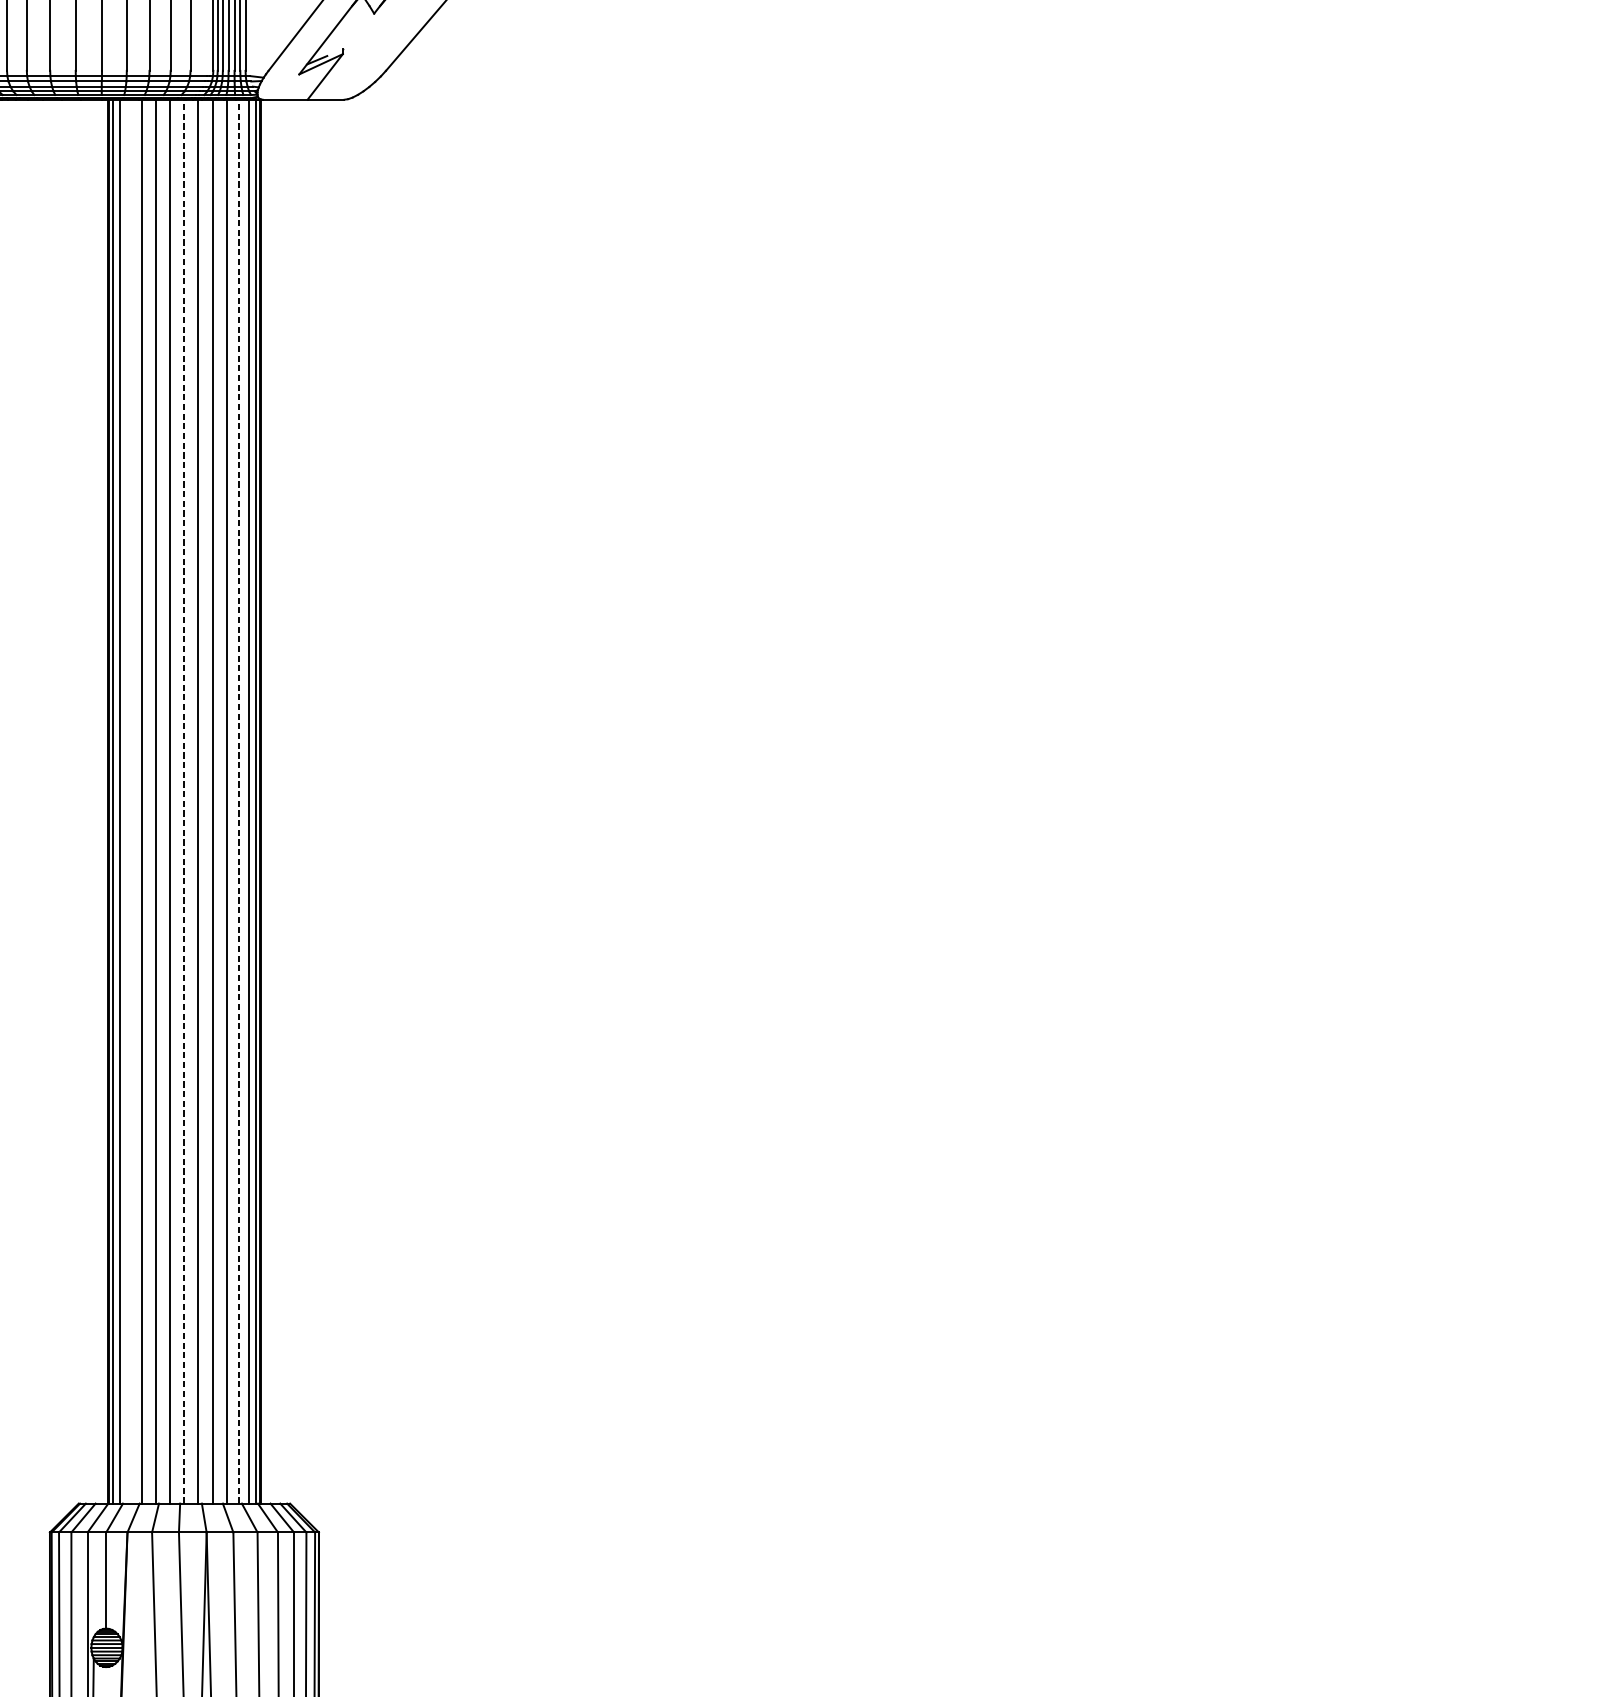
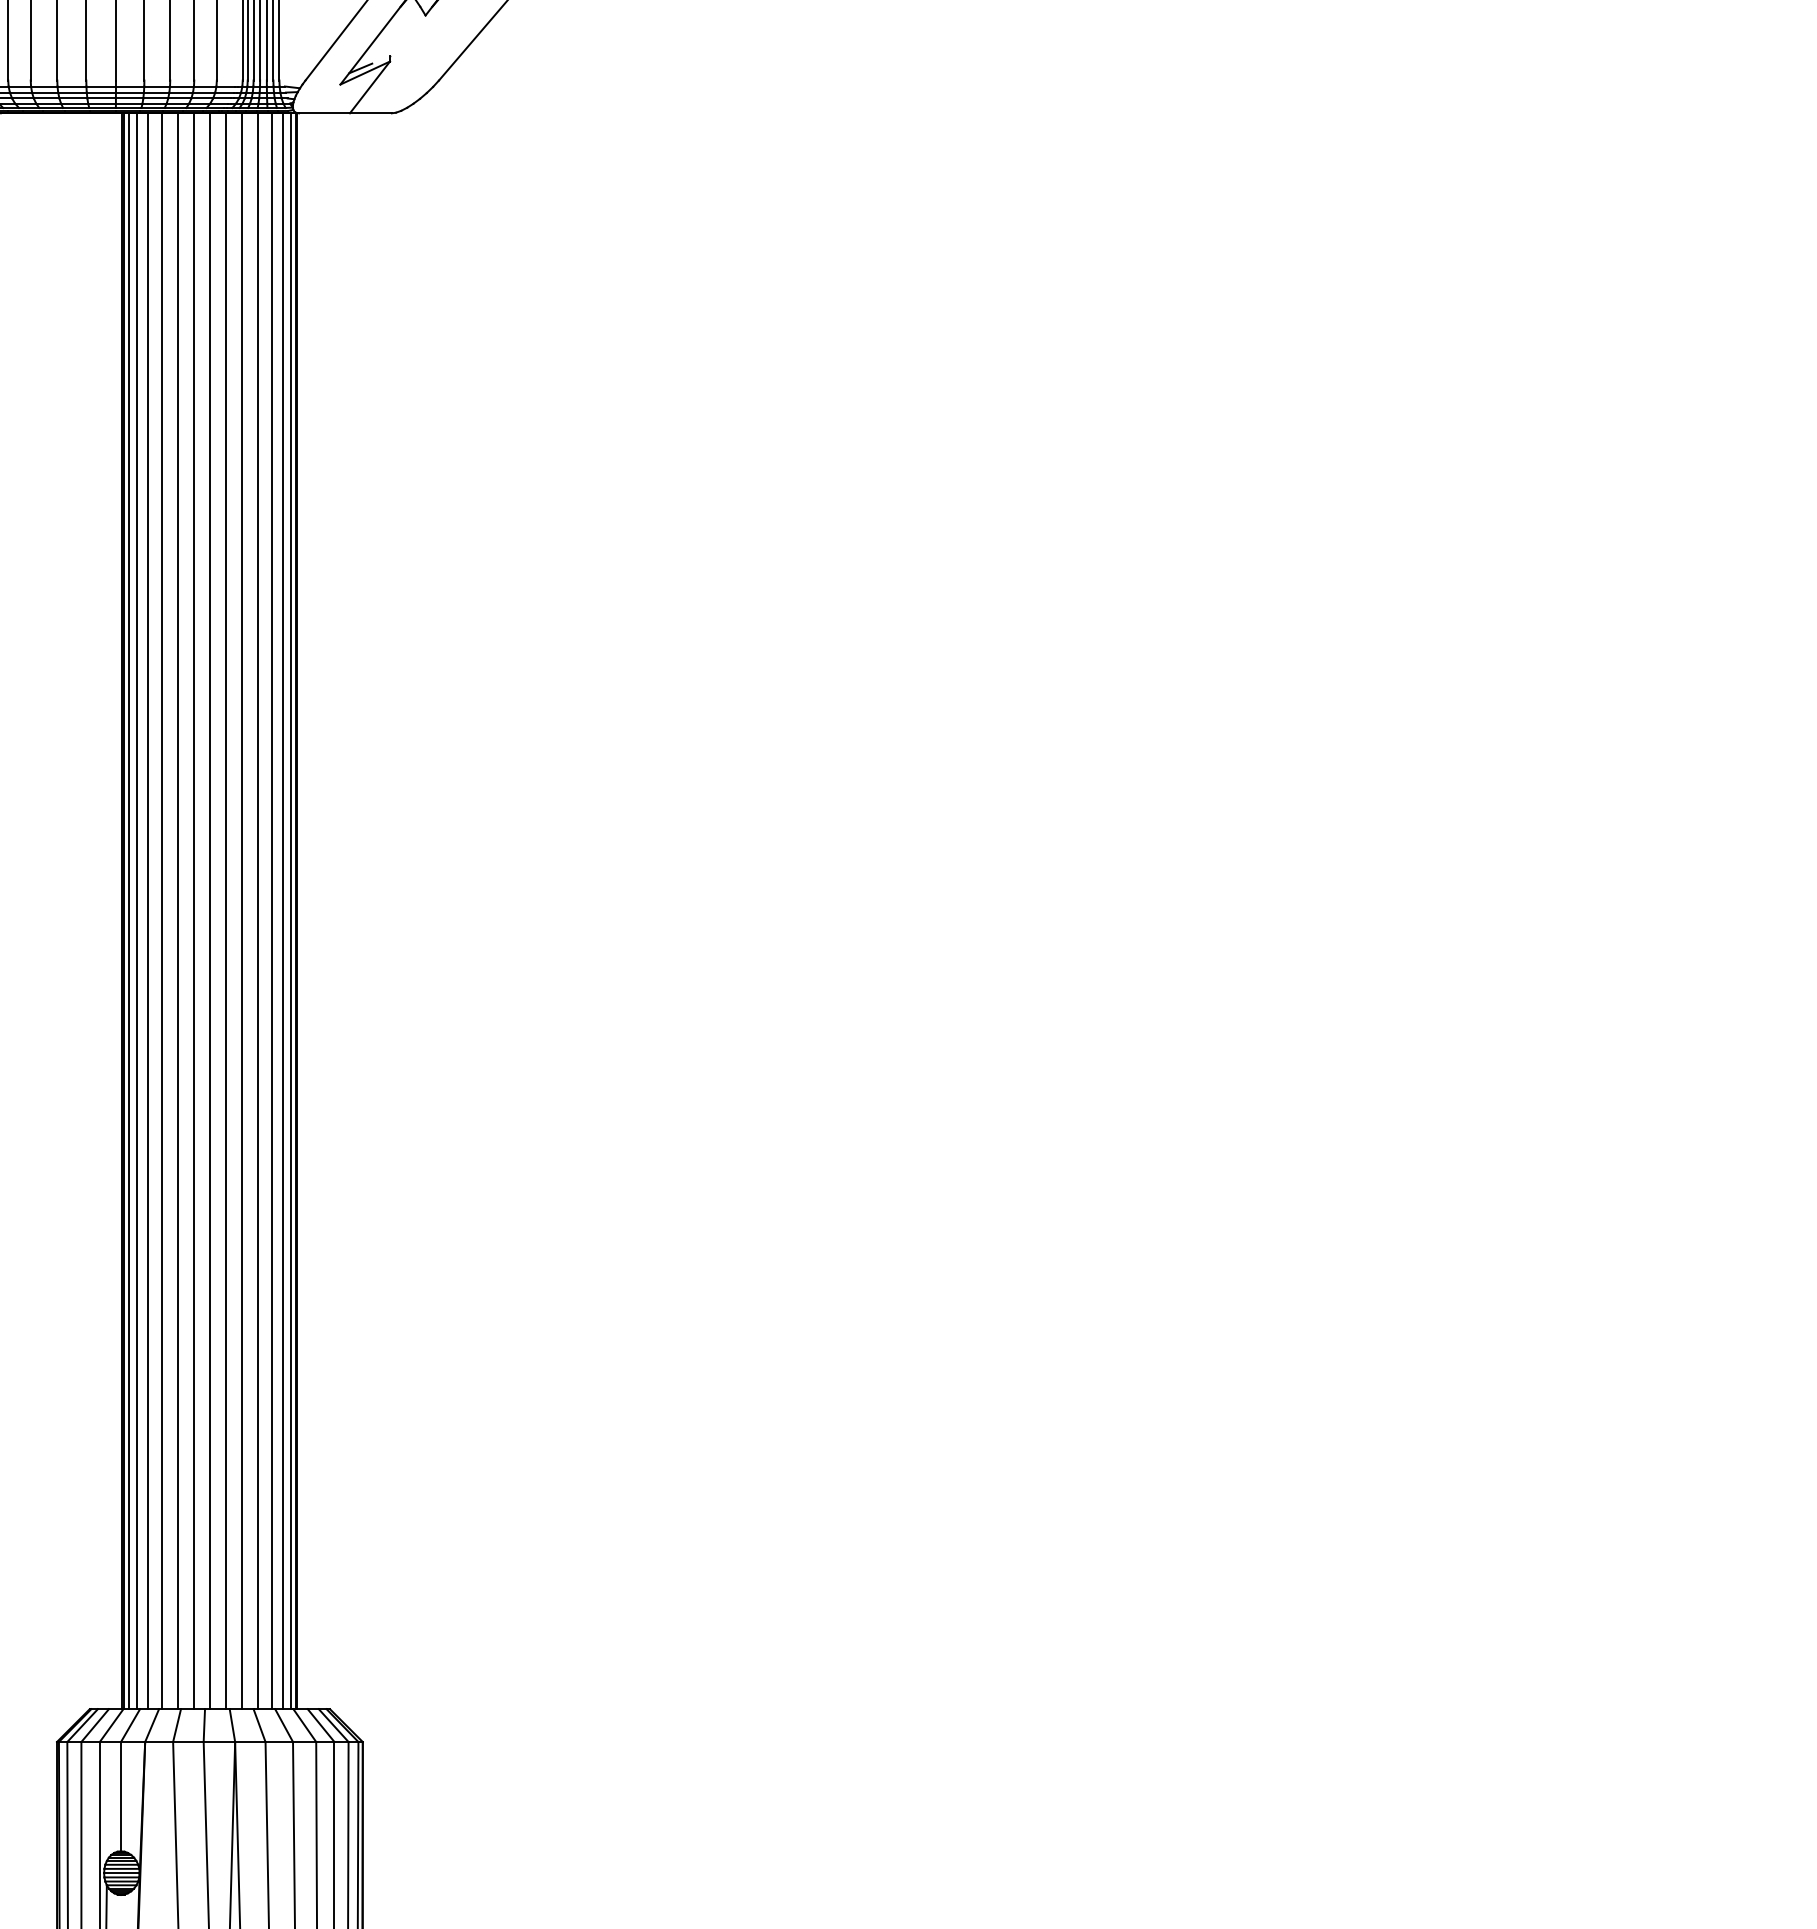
line: (130, 801) -> (148, 911), added
line: (184, 801) -> (209, 911), dashed -> solid
line: (238, 801) -> (271, 911), dashed -> solid

